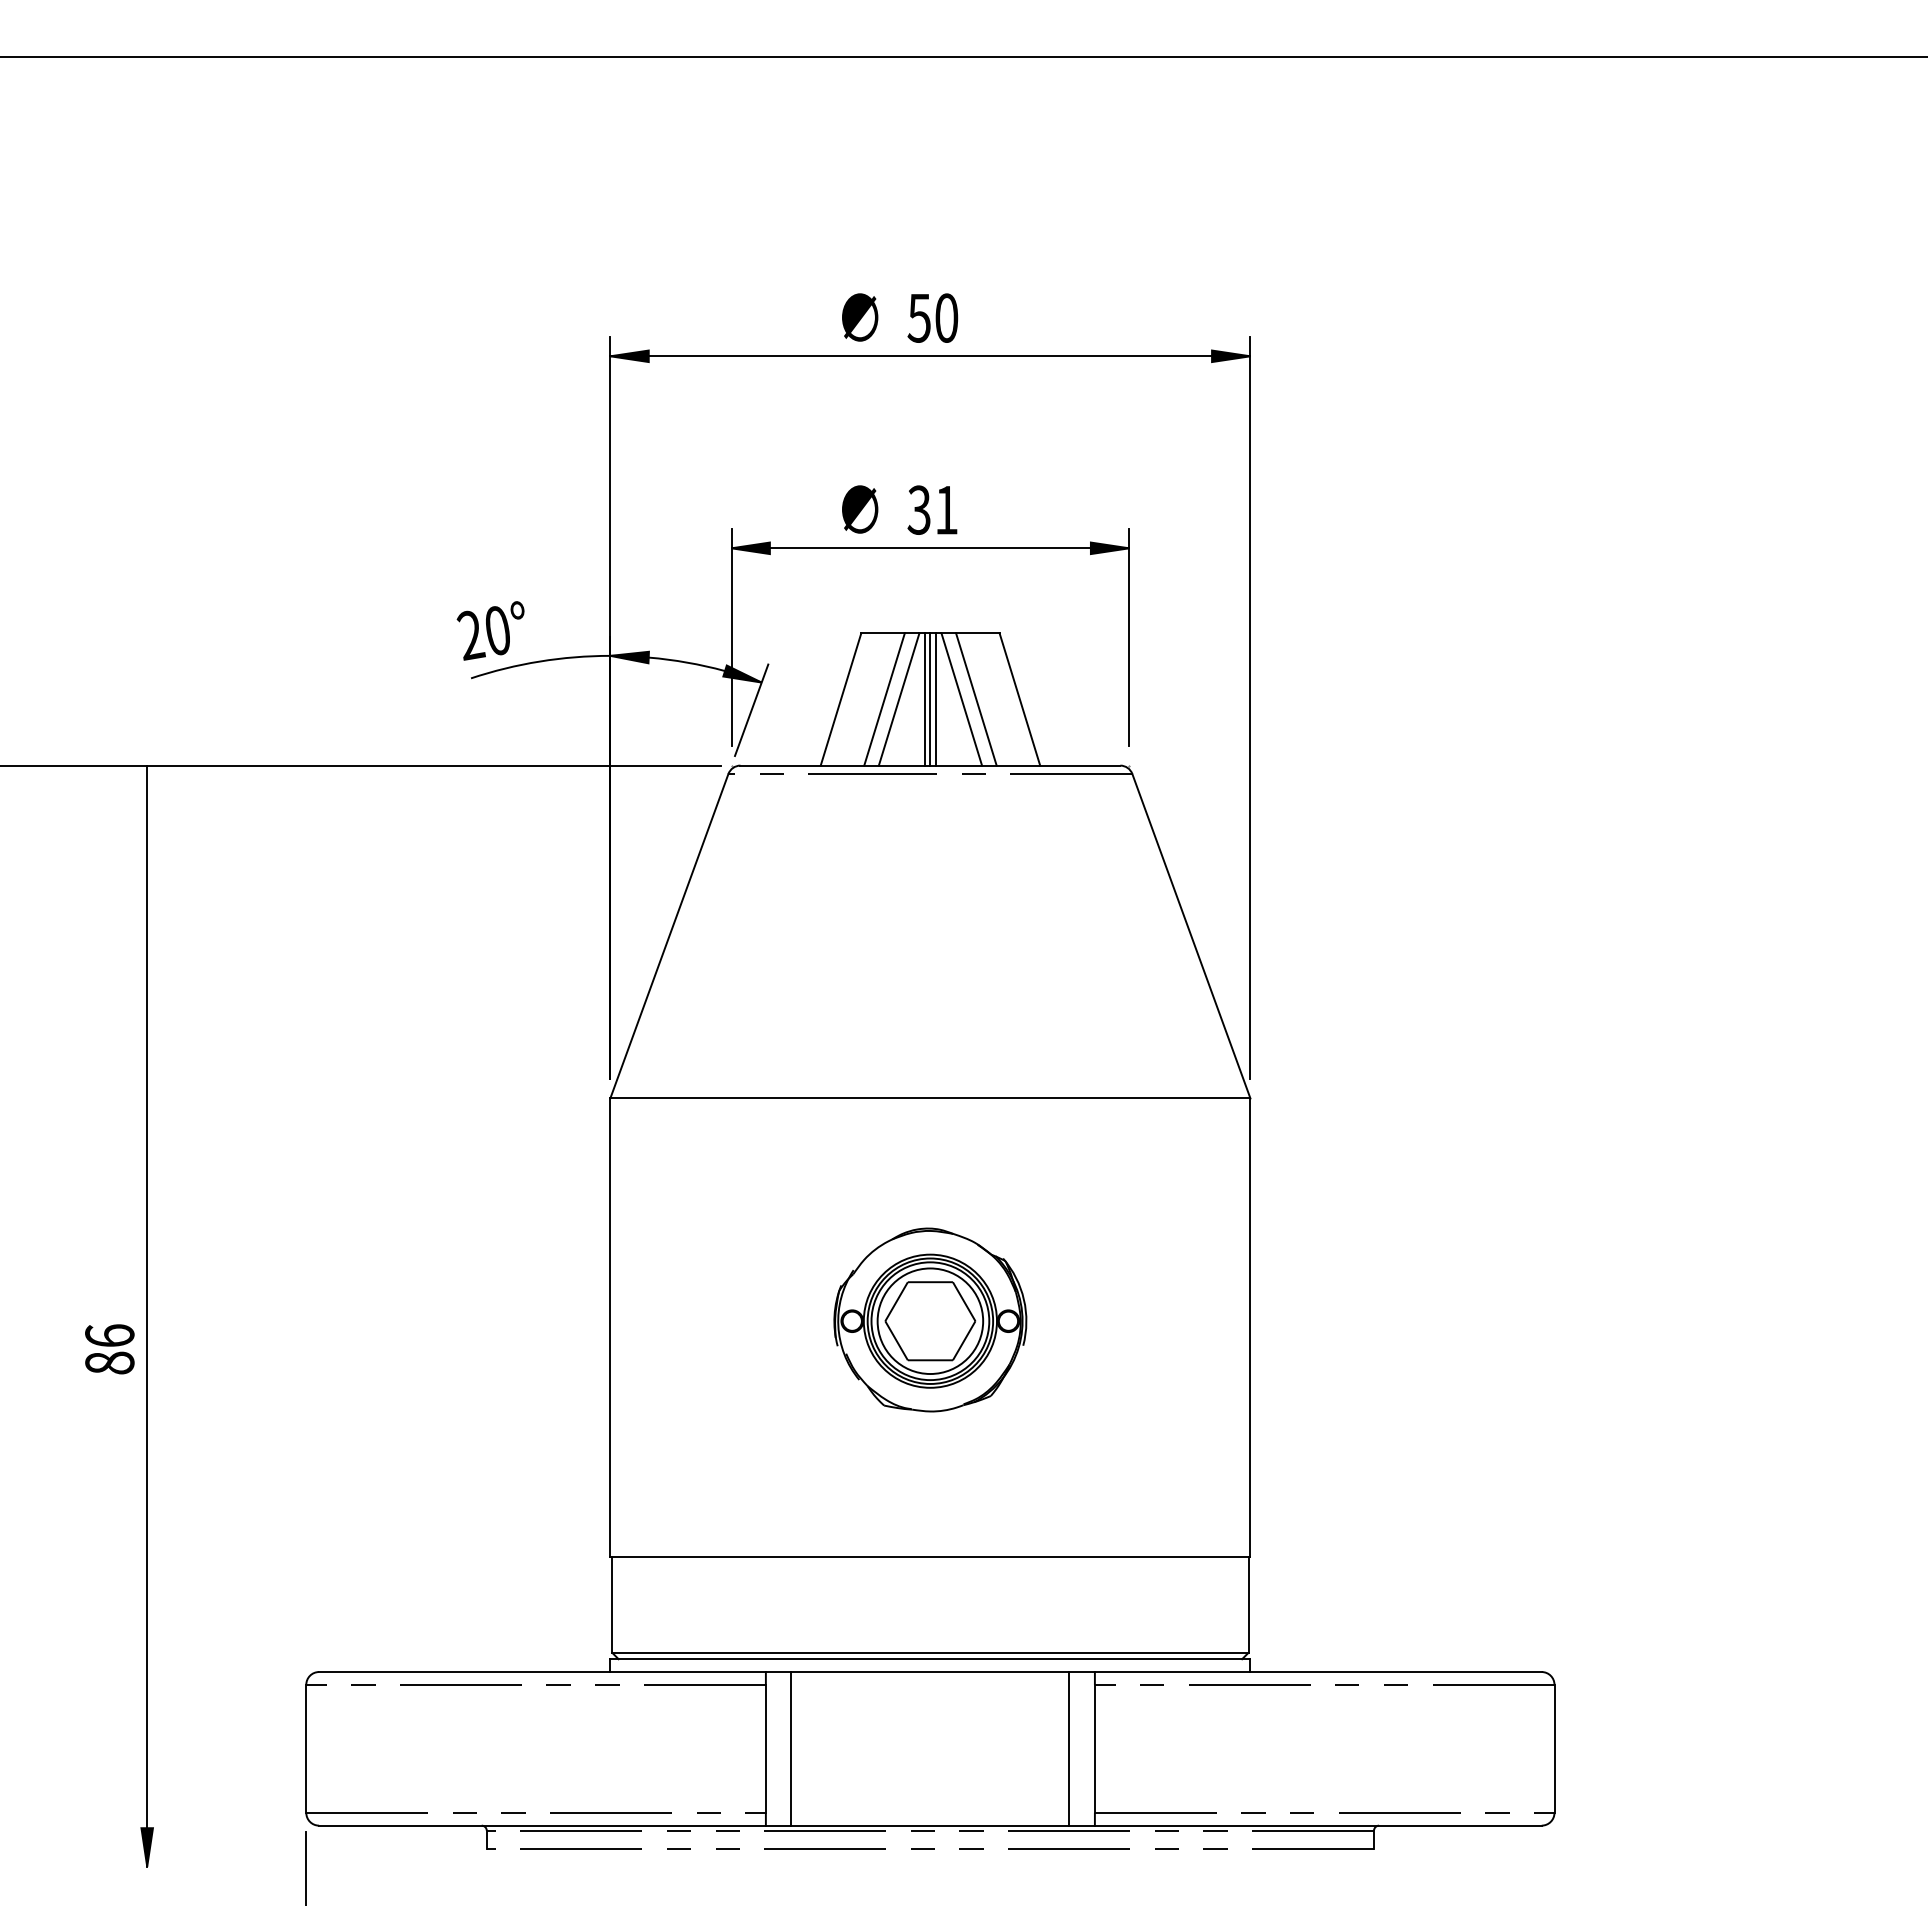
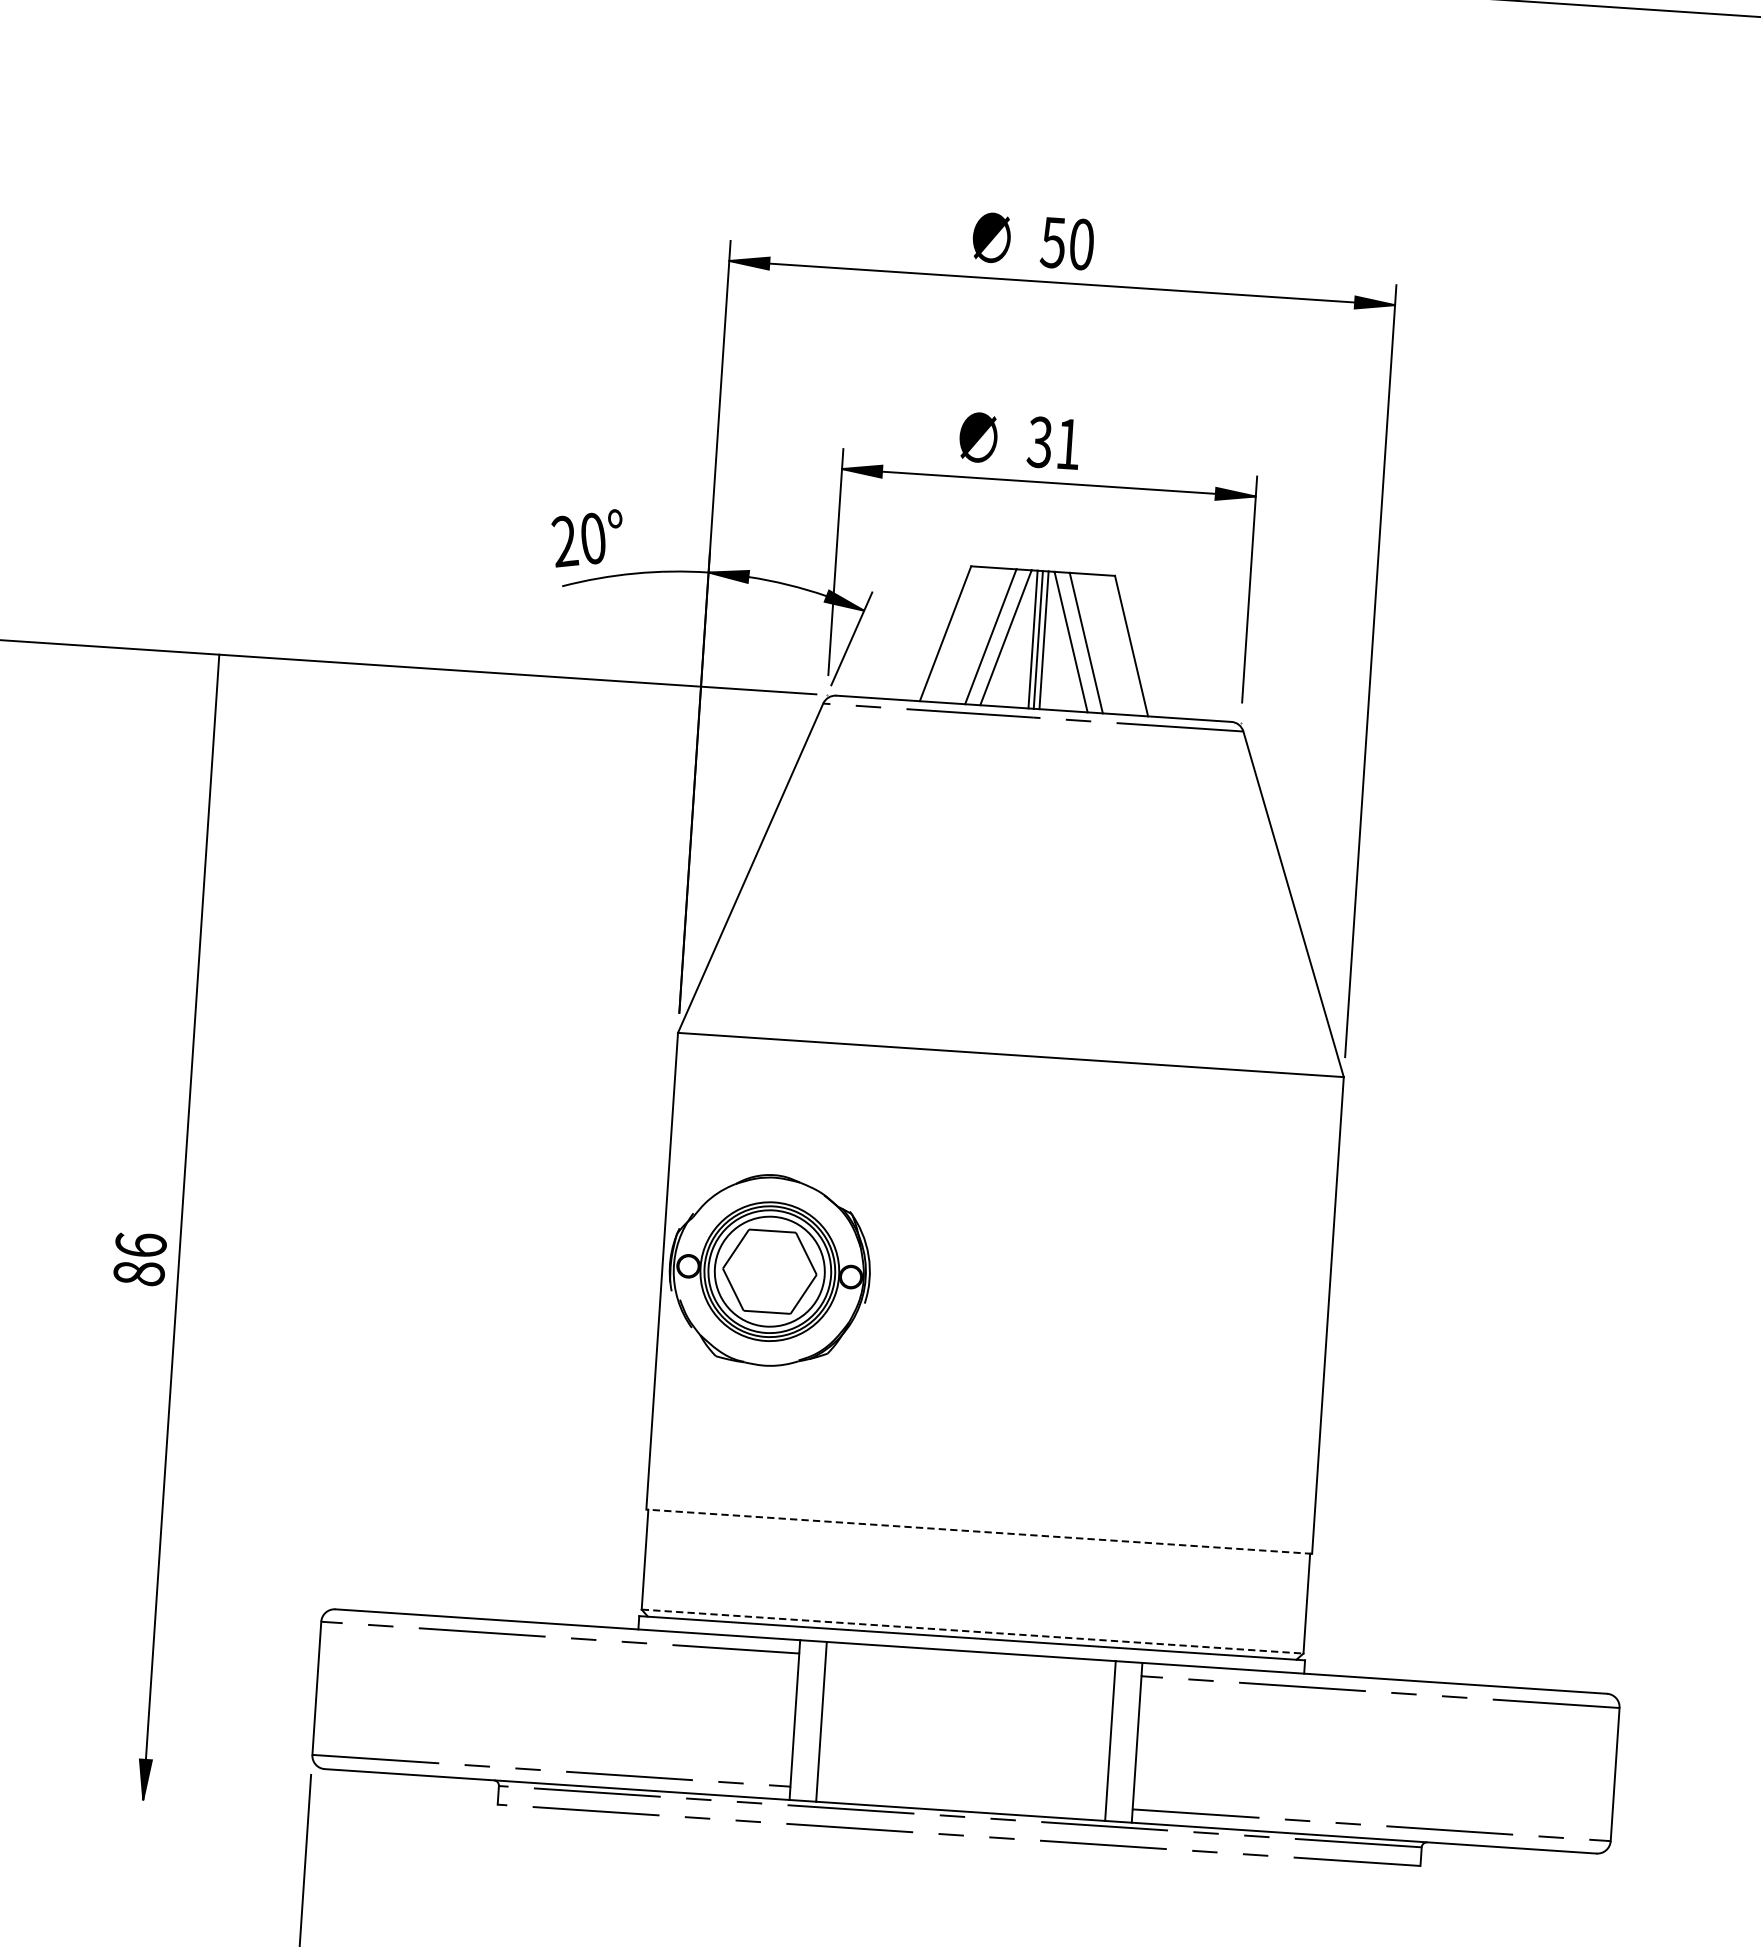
part: (930, 1319) -> (770, 1269), moved
line: (929, 1556) -> (978, 1531), solid -> dashed
line: (930, 1652) -> (972, 1631), solid -> dashed

